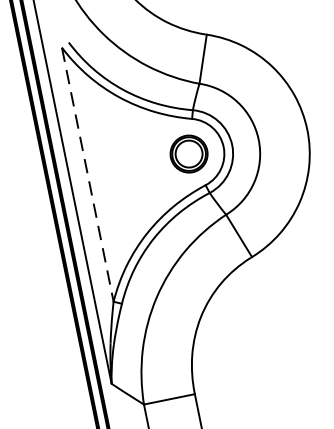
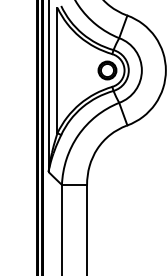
line: (87, 174) -> (57, 70), dashed -> solid

